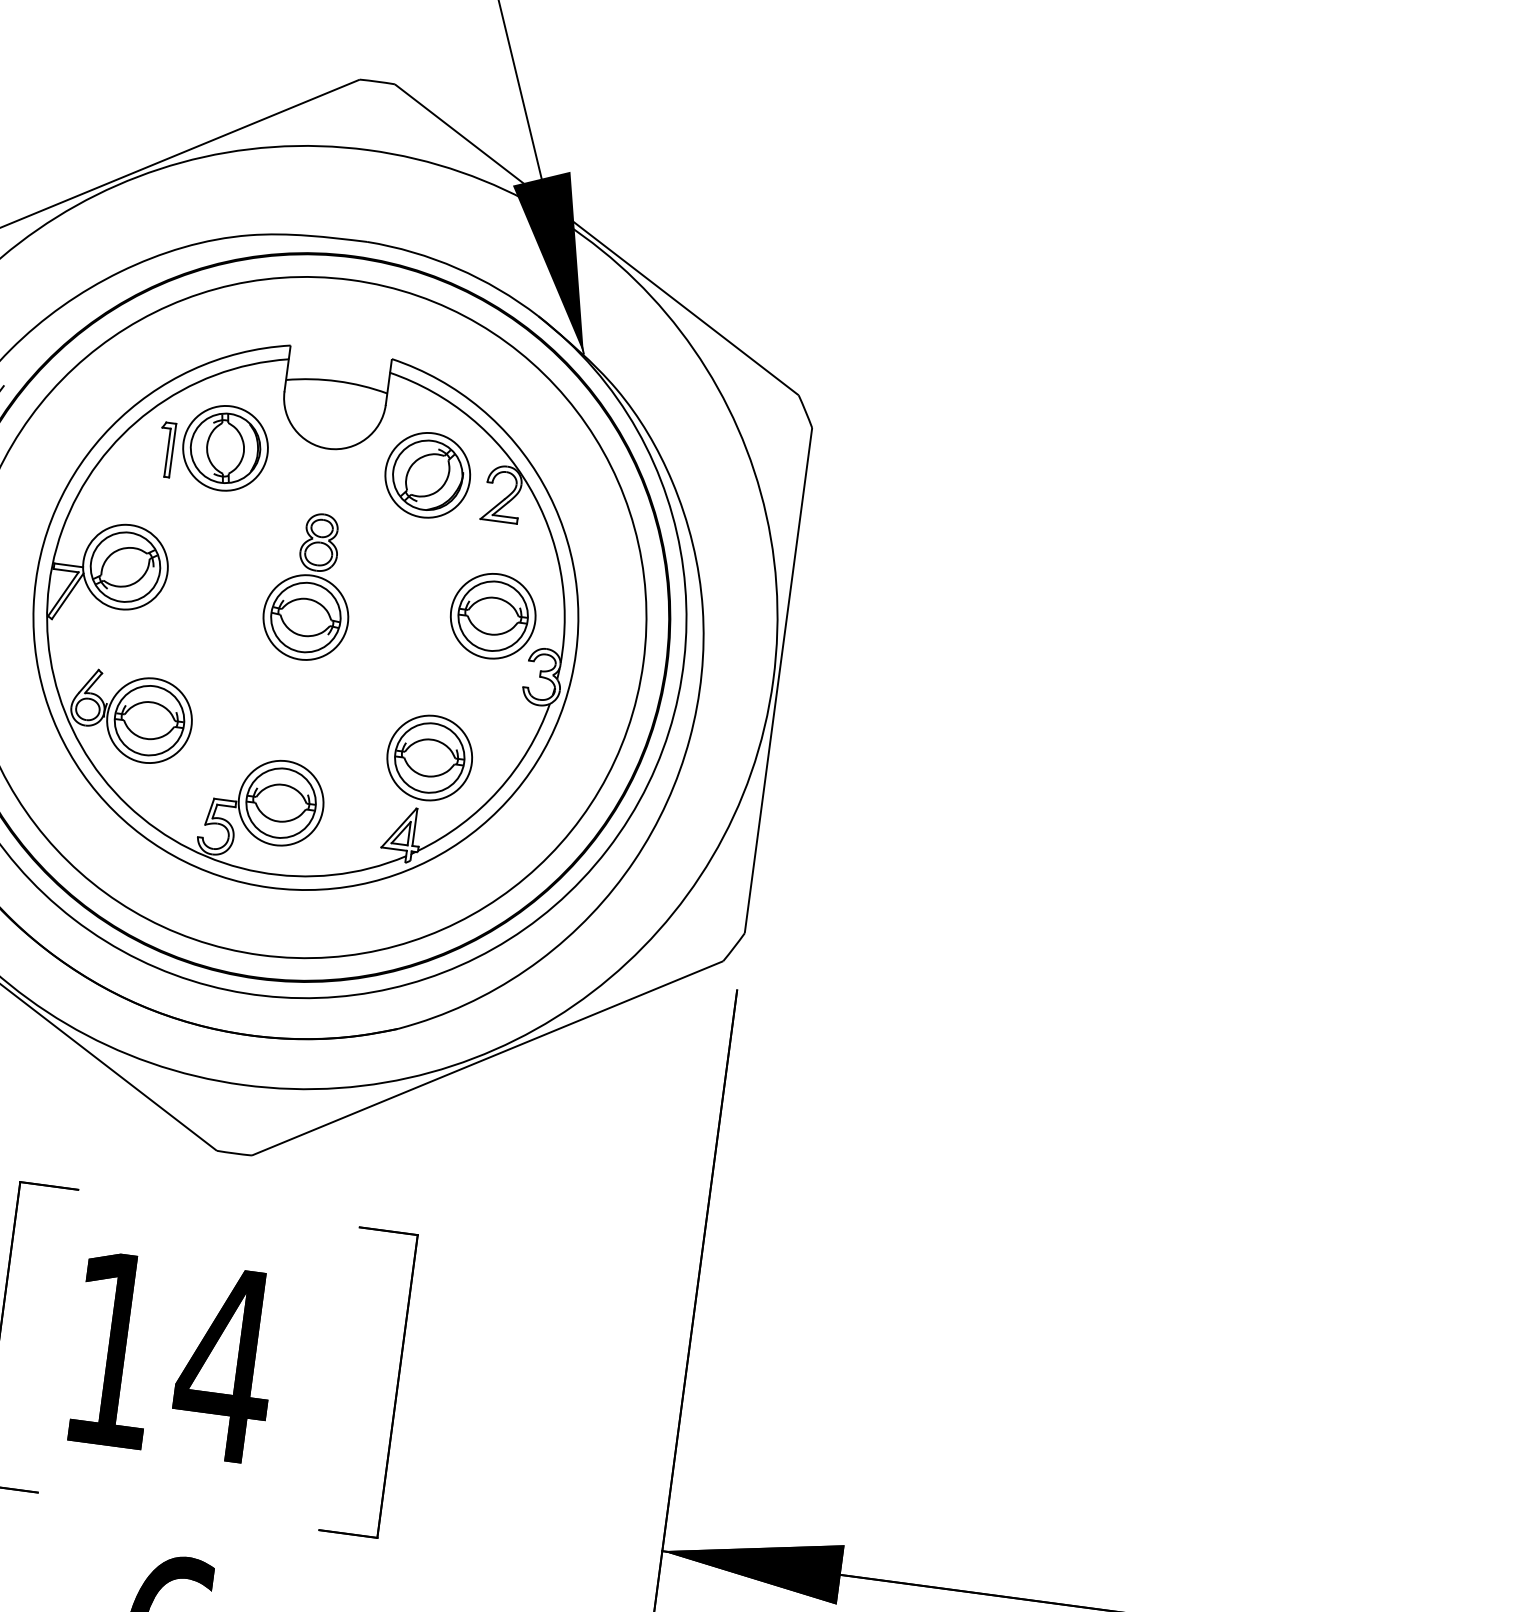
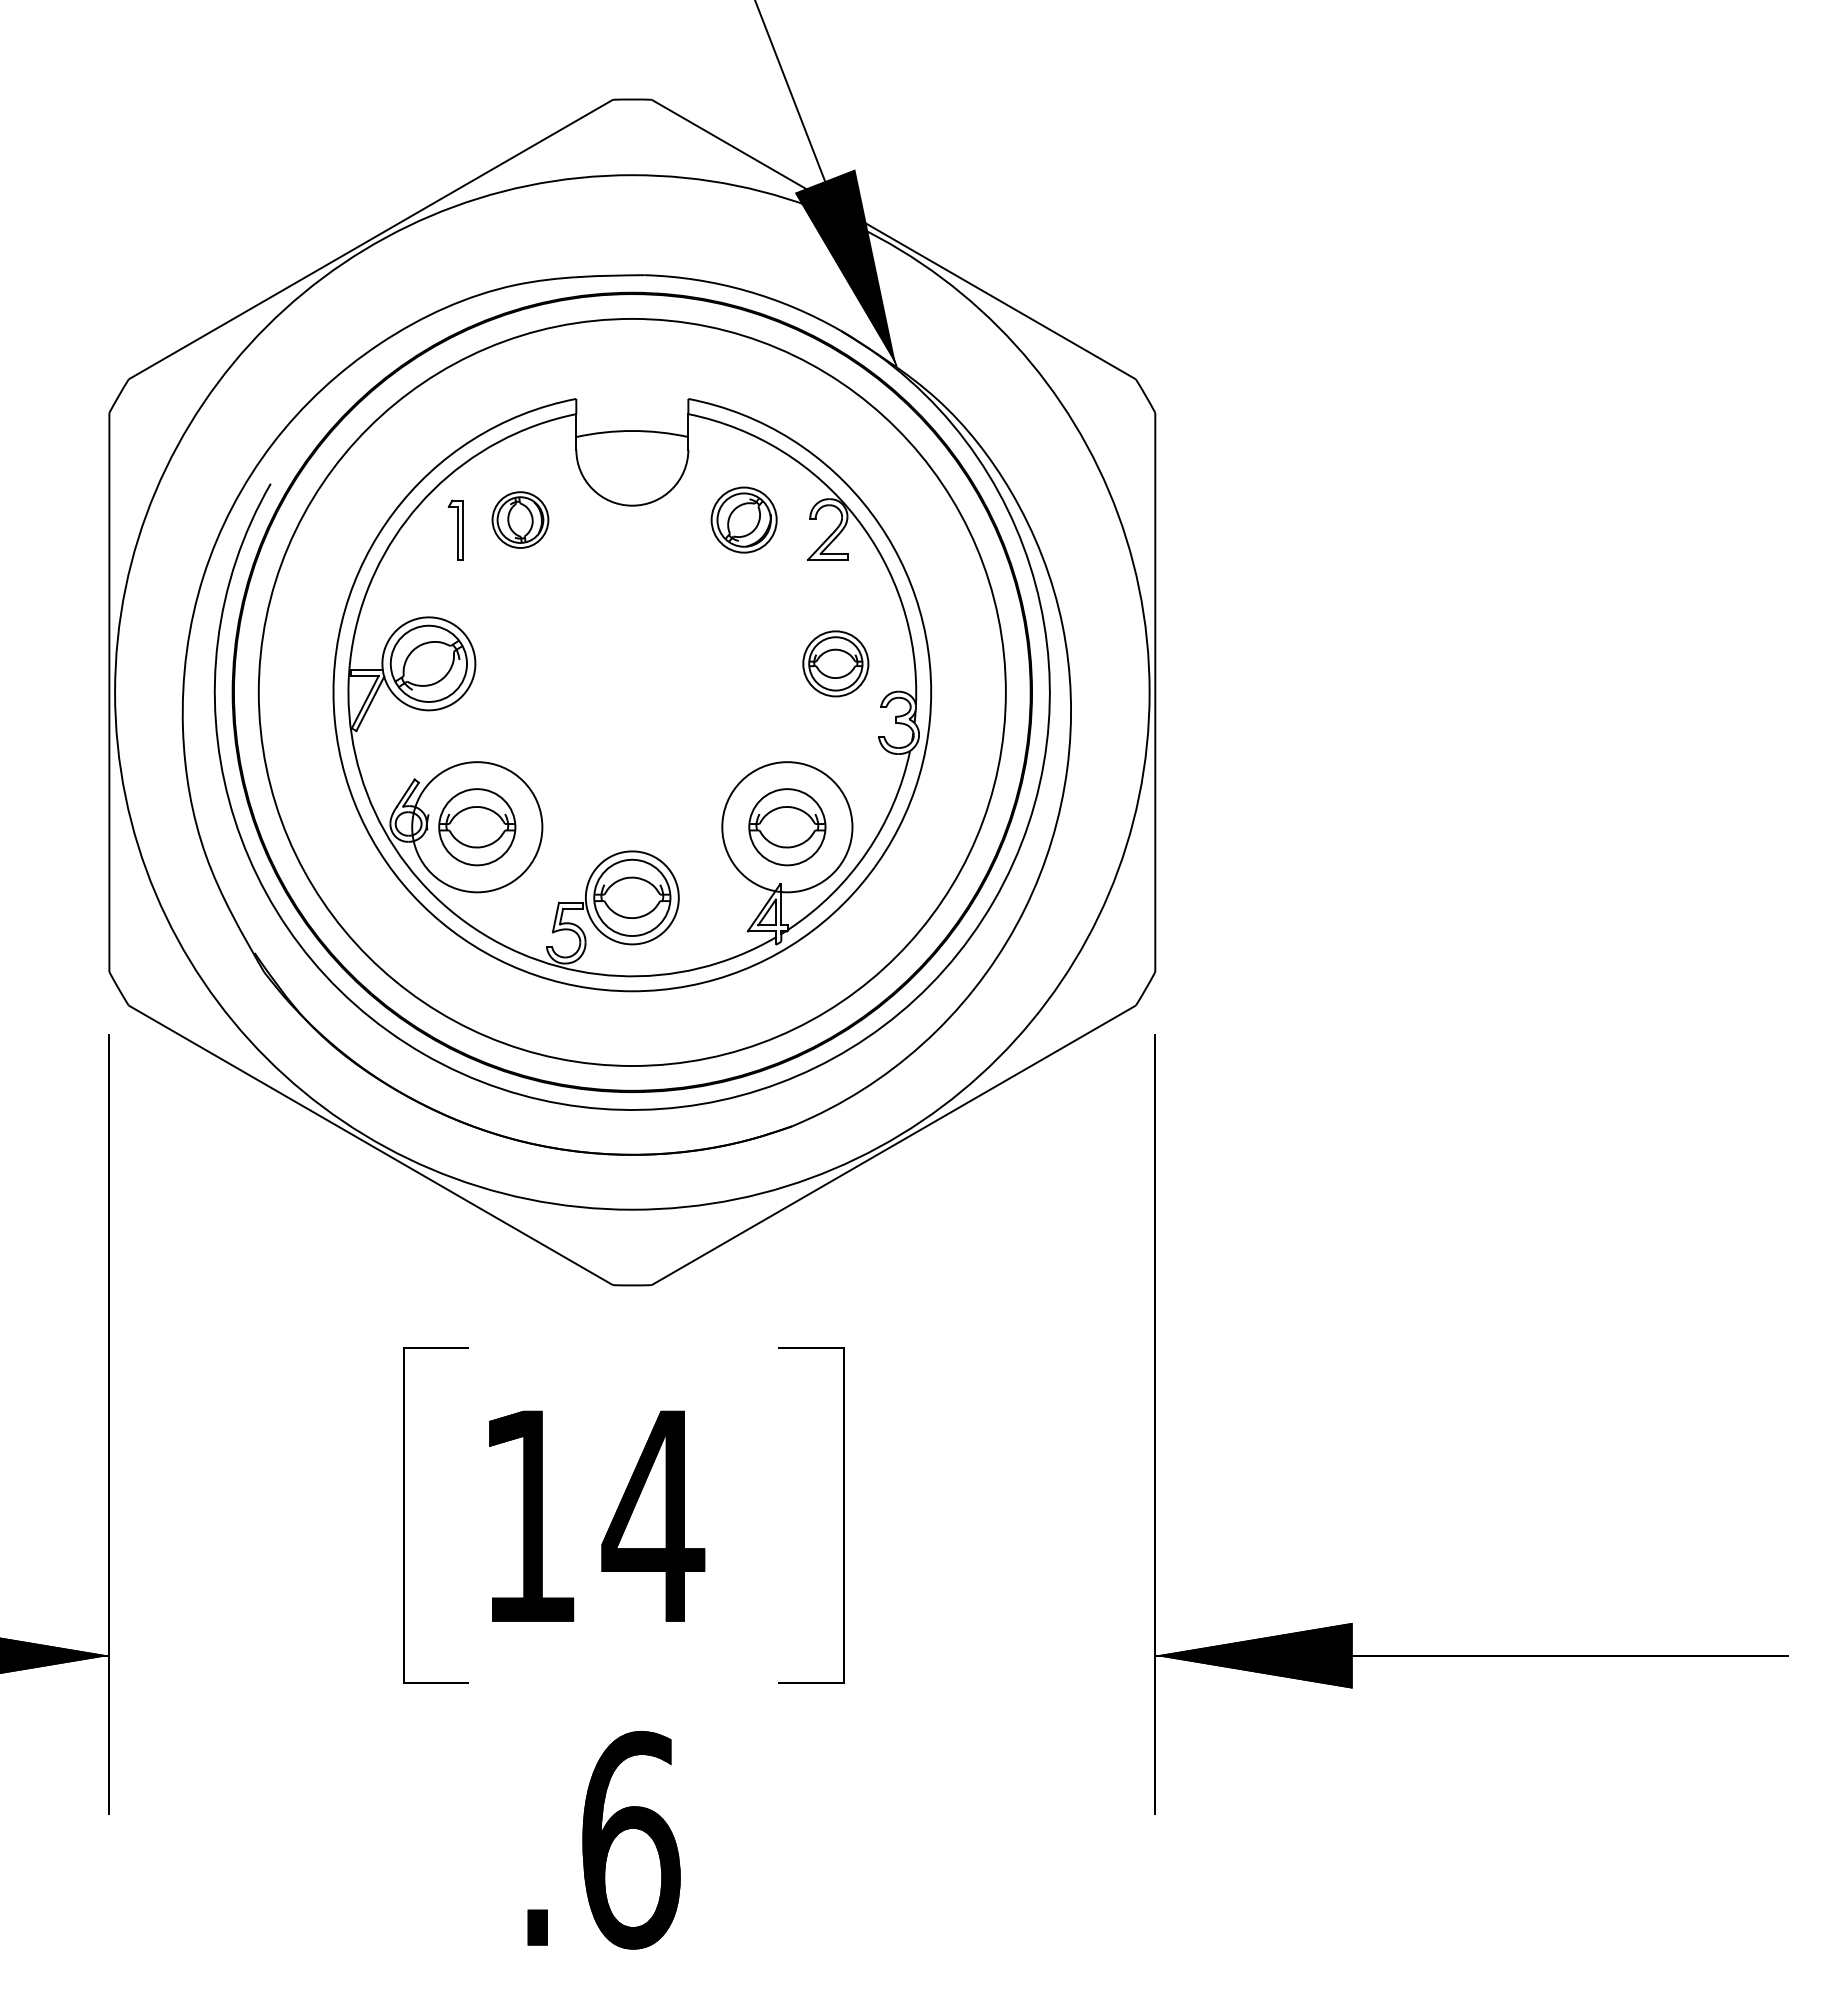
part: (225, 447) -> (520, 519), size x0.6
part: (427, 474) -> (743, 519), size x0.7
part: (310, 585) -> (632, 657), removed
part: (492, 615) -> (835, 663), size x0.7
circle: (148, 719) -> (476, 826), size x1.4
circle: (429, 757) -> (786, 826), size x1.4

